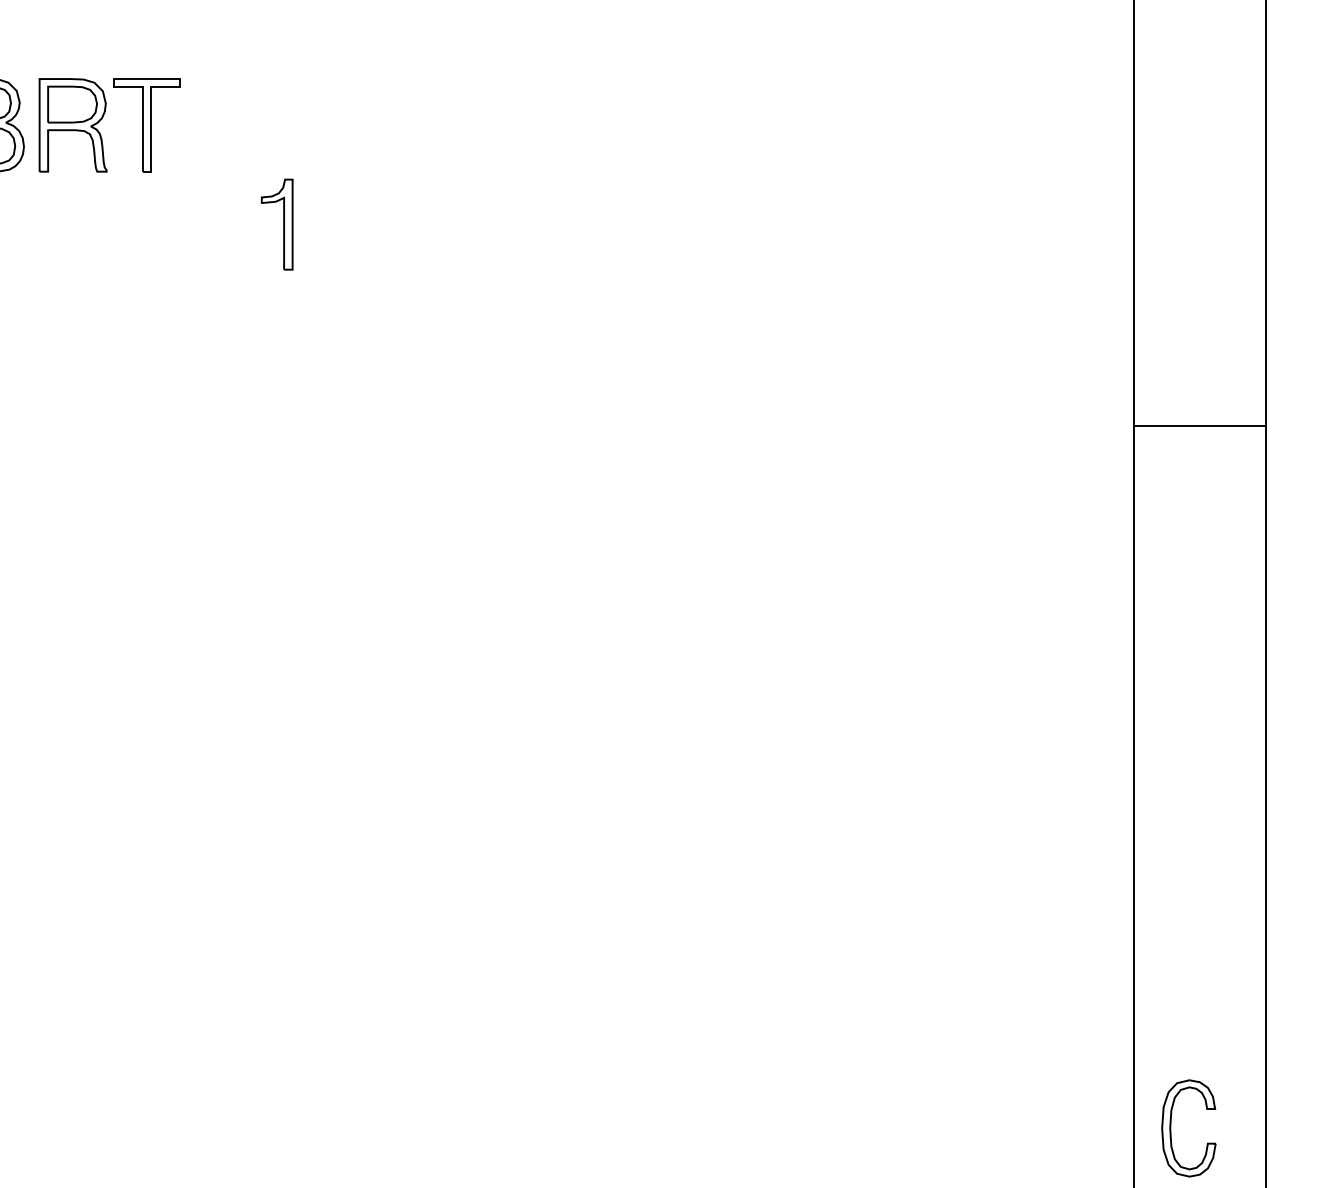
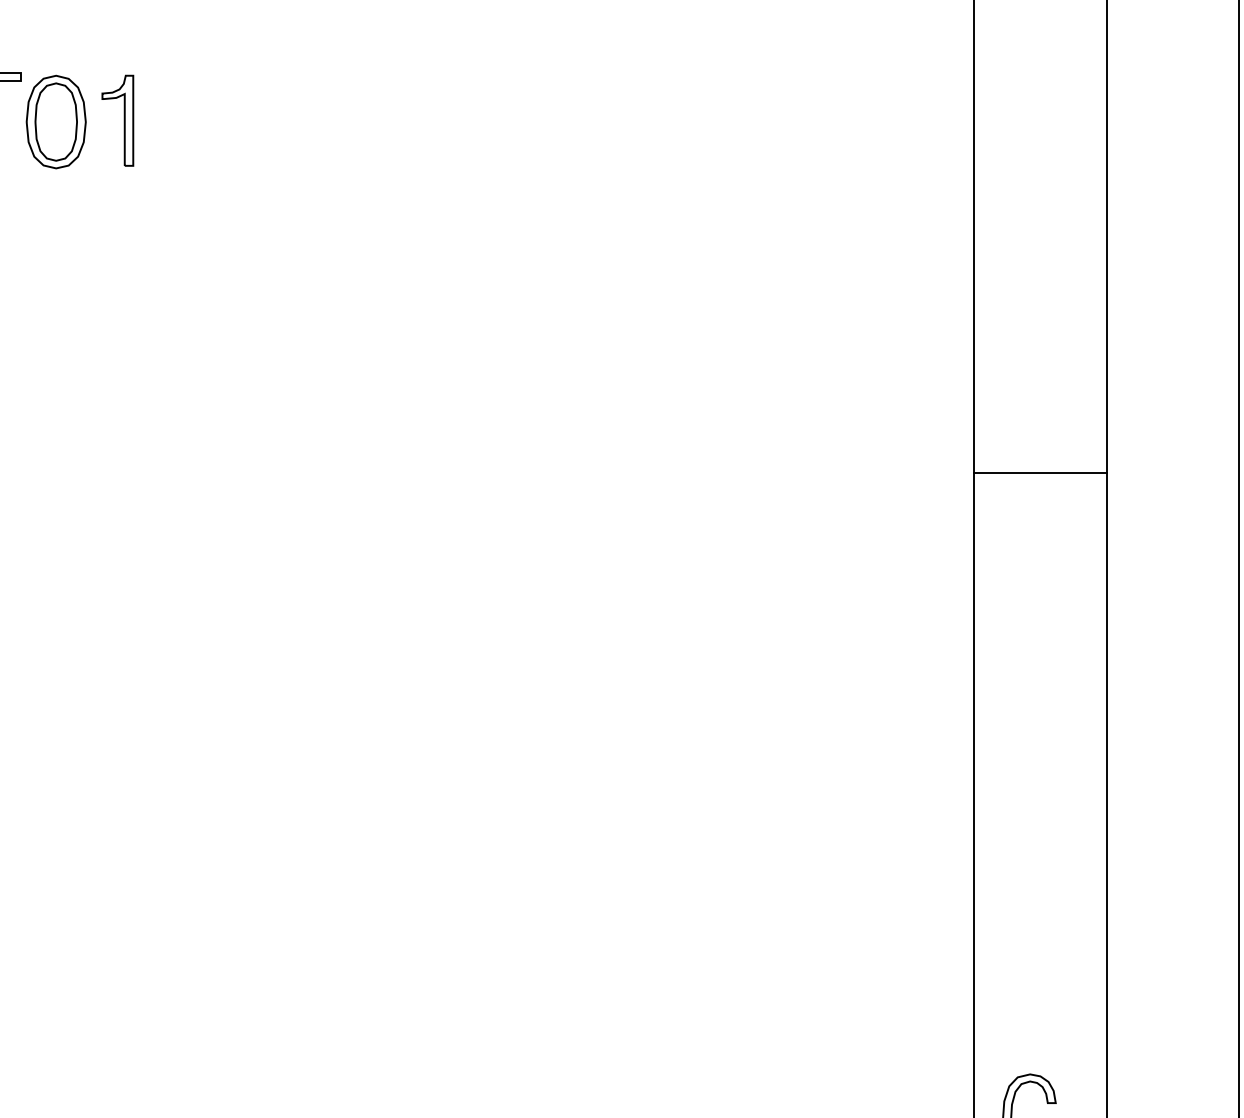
part: (215, 127) -> (56, 121), added
part: (283, 224) -> (124, 120), moved
line: (1199, 425) -> (1040, 472), moved

